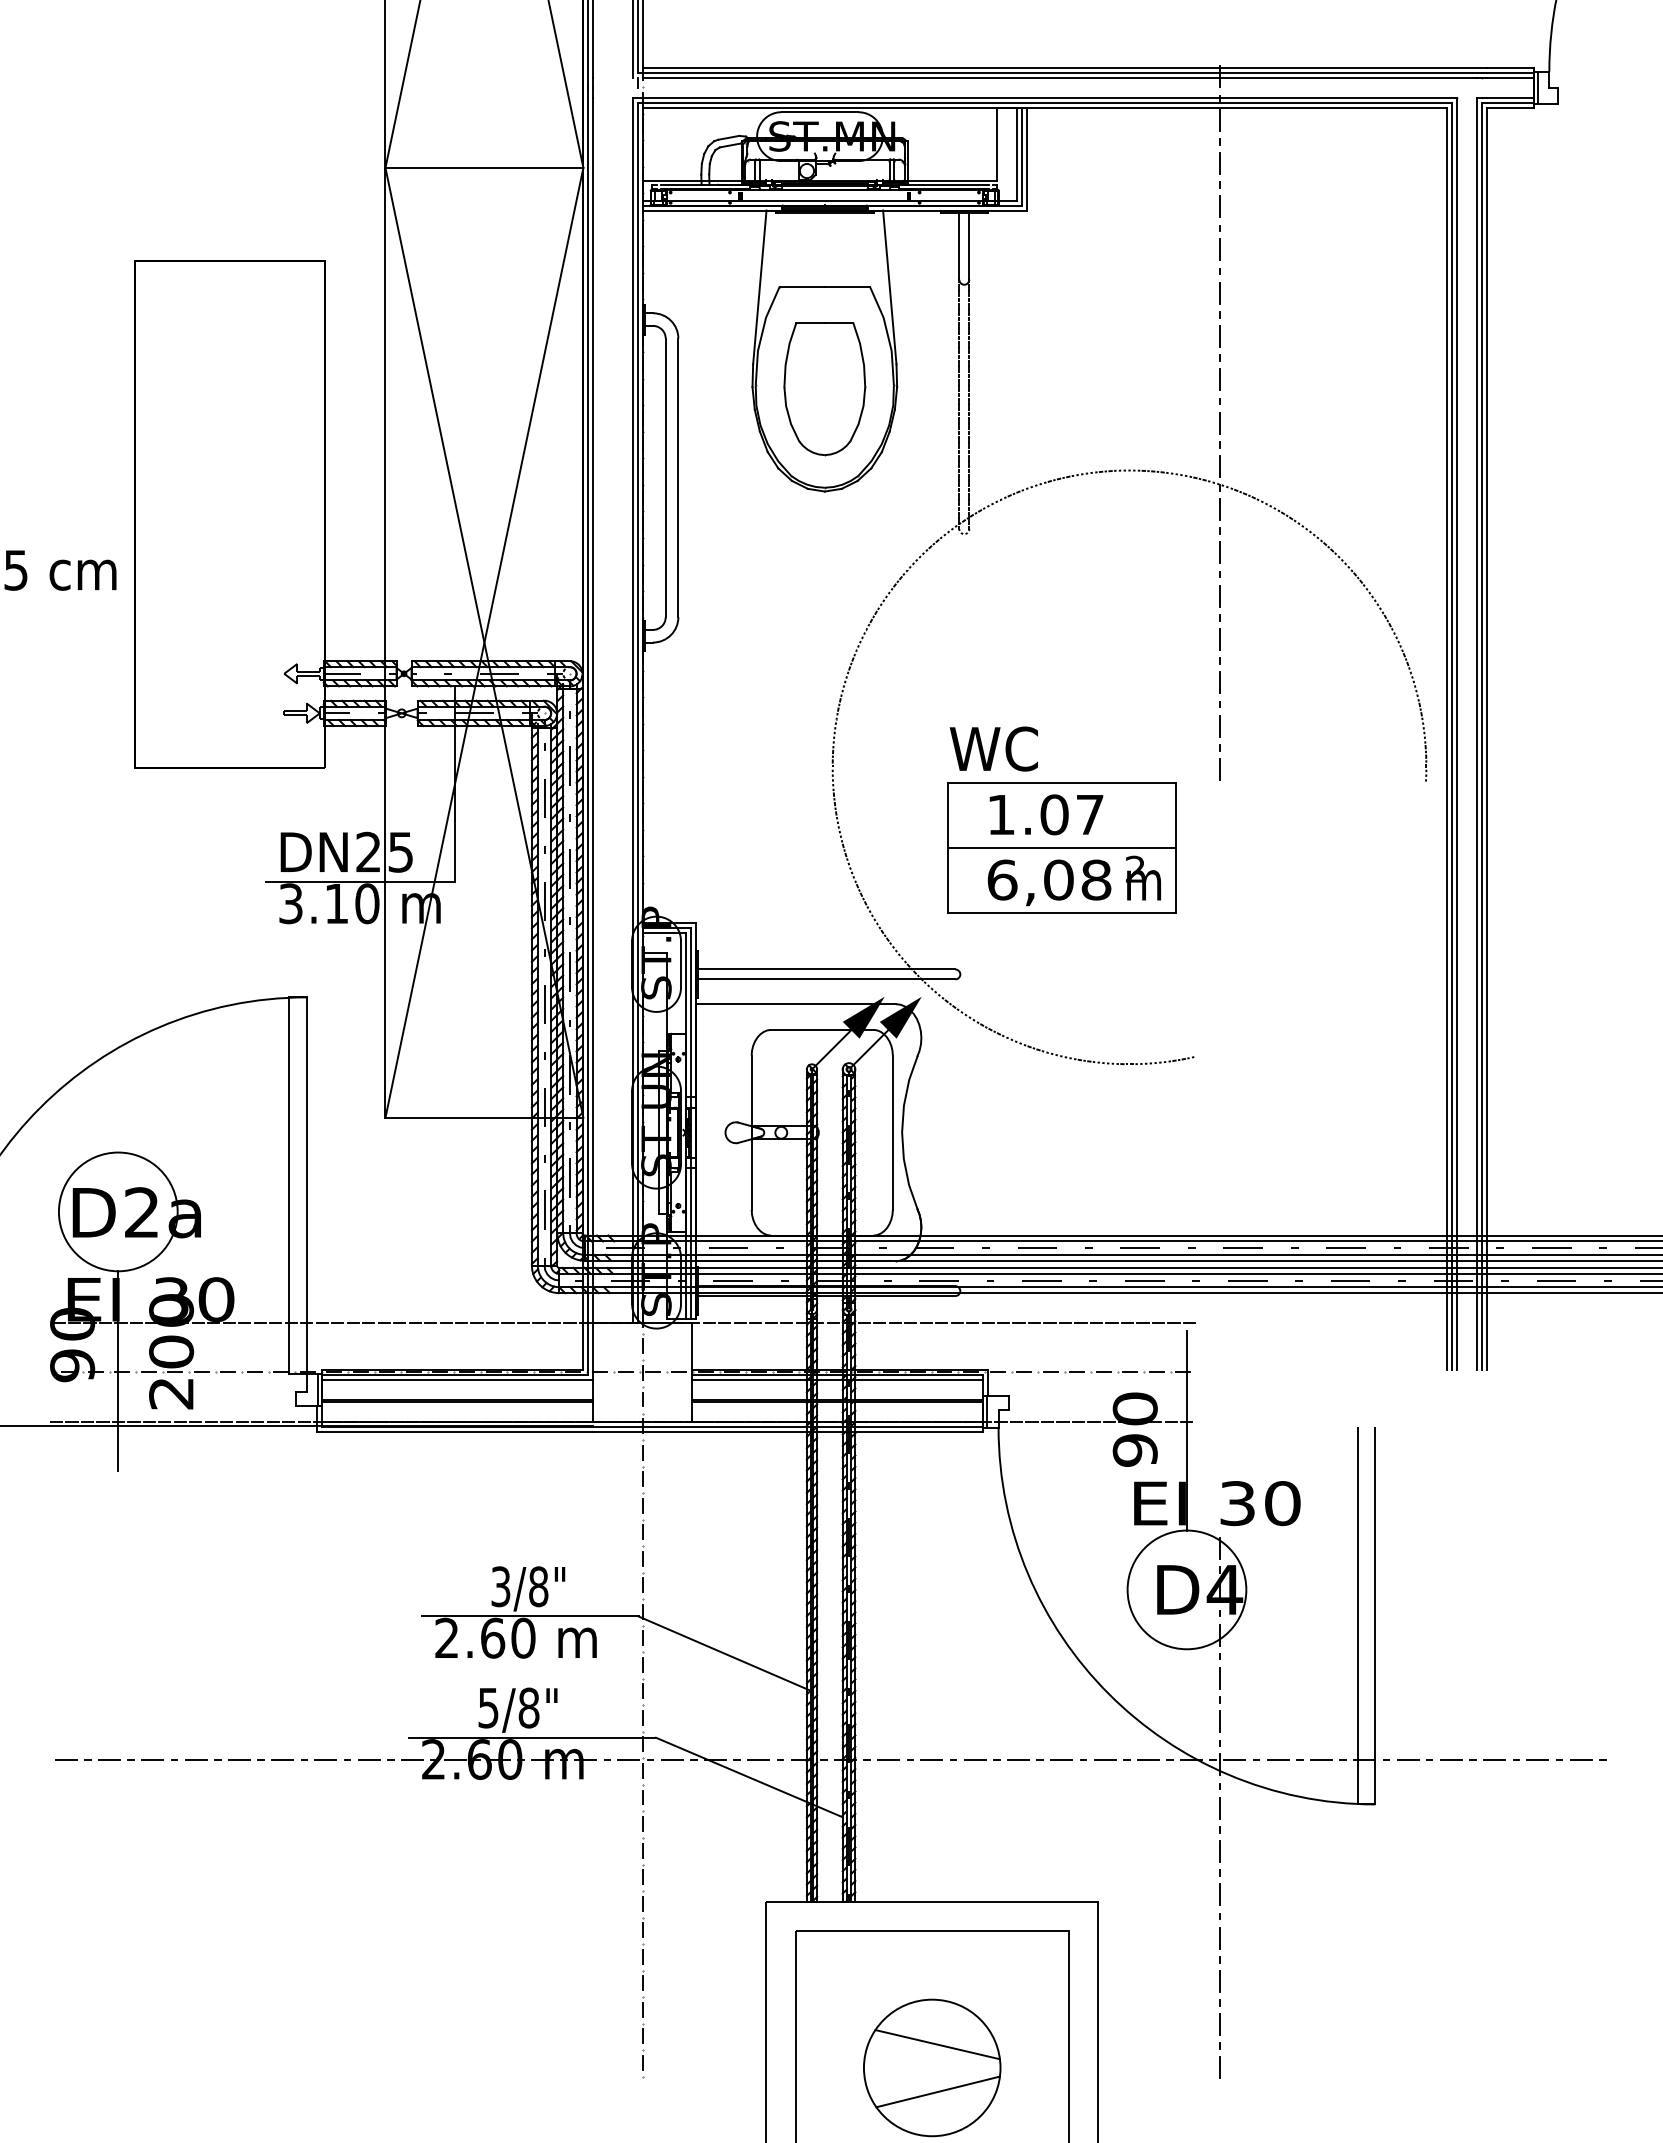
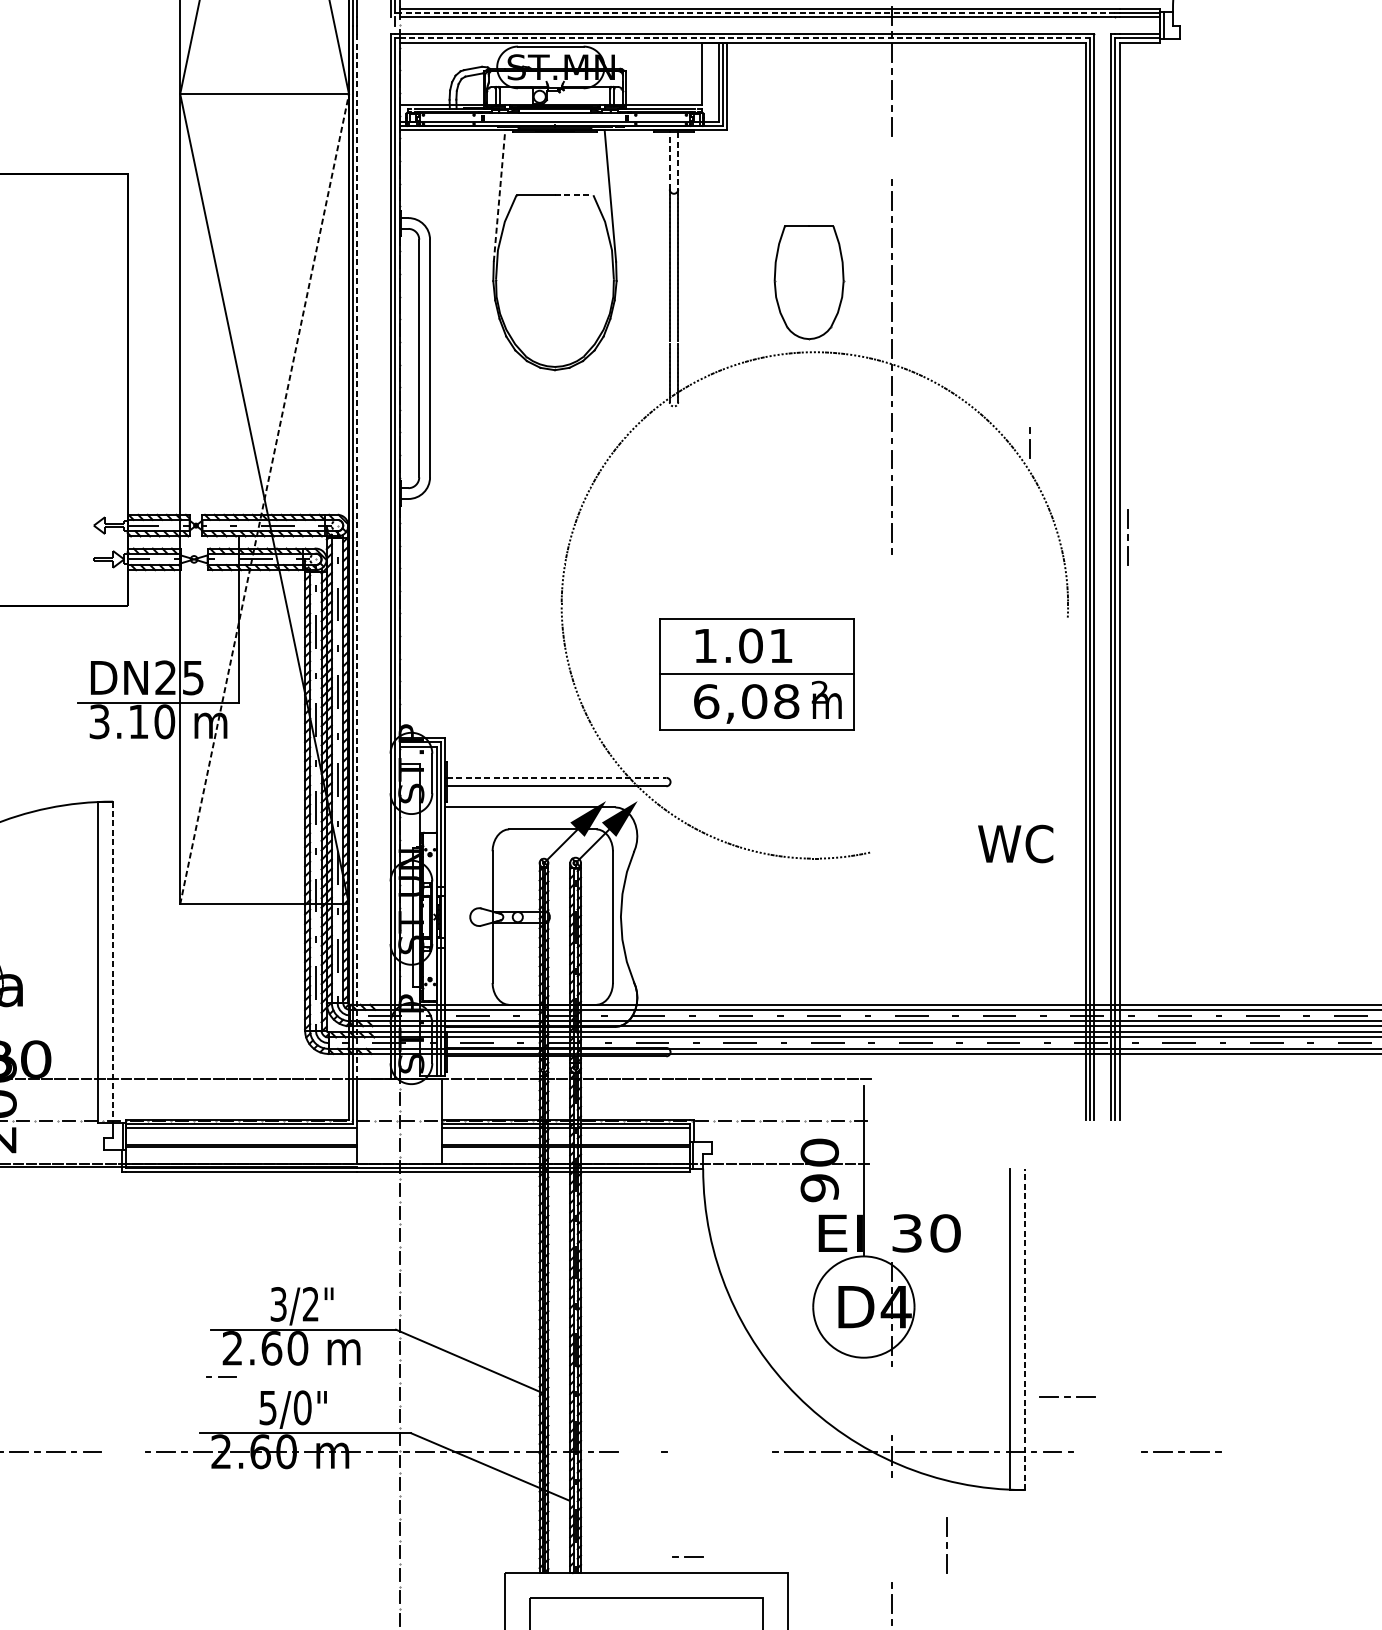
line: (1062, 73) -> (757, 13), solid -> dashed
line: (1047, 102) -> (744, 38), solid -> dashed
line: (1219, 242) -> (1029, 442), moved
line: (959, 246) -> (669, 161), solid -> dashed
line: (969, 246) -> (678, 161), solid -> dashed
line: (759, 286) -> (499, 195), solid -> dashed
line: (847, 286) -> (574, 195), solid -> dashed
part: (824, 389) -> (808, 283), moved
line: (484, 642) -> (264, 498), solid -> dashed
line: (593, 710) -> (357, 556), solid -> dashed
line: (1219, 747) -> (1127, 537), moved
text: (993, 748) -> (1015, 843), moved
text: (1090, 814) -> (781, 645), 1.07 -> 1.01
line: (826, 969) -> (556, 777), solid -> dashed
line: (306, 1186) -> (112, 962), solid -> dashed
text: (538, 1586) -> (310, 1304), 3/8" -> 3/2"
line: (1375, 1615) -> (1024, 1328), solid -> dashed
line: (1219, 1699) -> (946, 1544), moved
text: (528, 1707) -> (302, 1407), 5/8" -> 5/0"
line: (318, 1759) -> (221, 1376), moved
line: (924, 1759) -> (687, 1556), moved
line: (1018, 1759) -> (720, 1451), removed
line: (1472, 1759) -> (1067, 1397), moved
line: (1219, 1851) -> (891, 1530), removed

